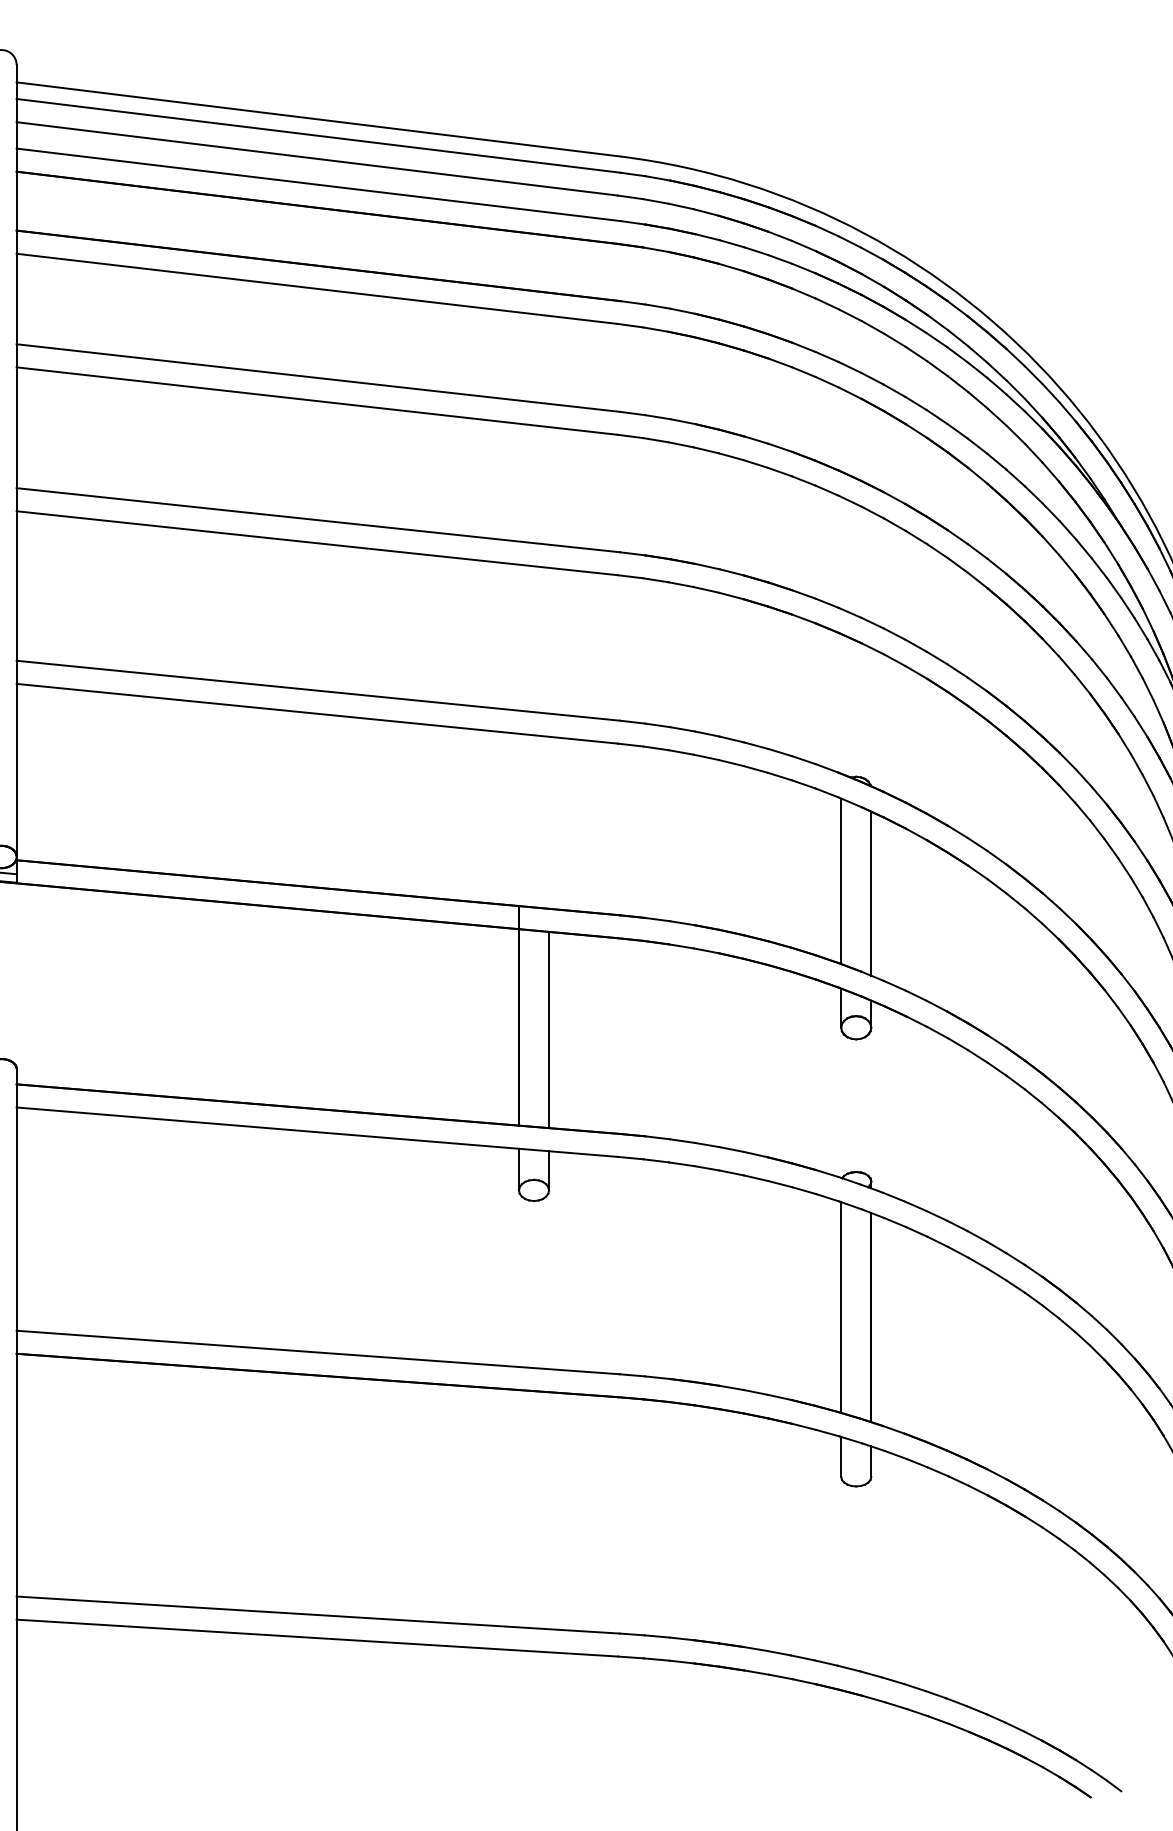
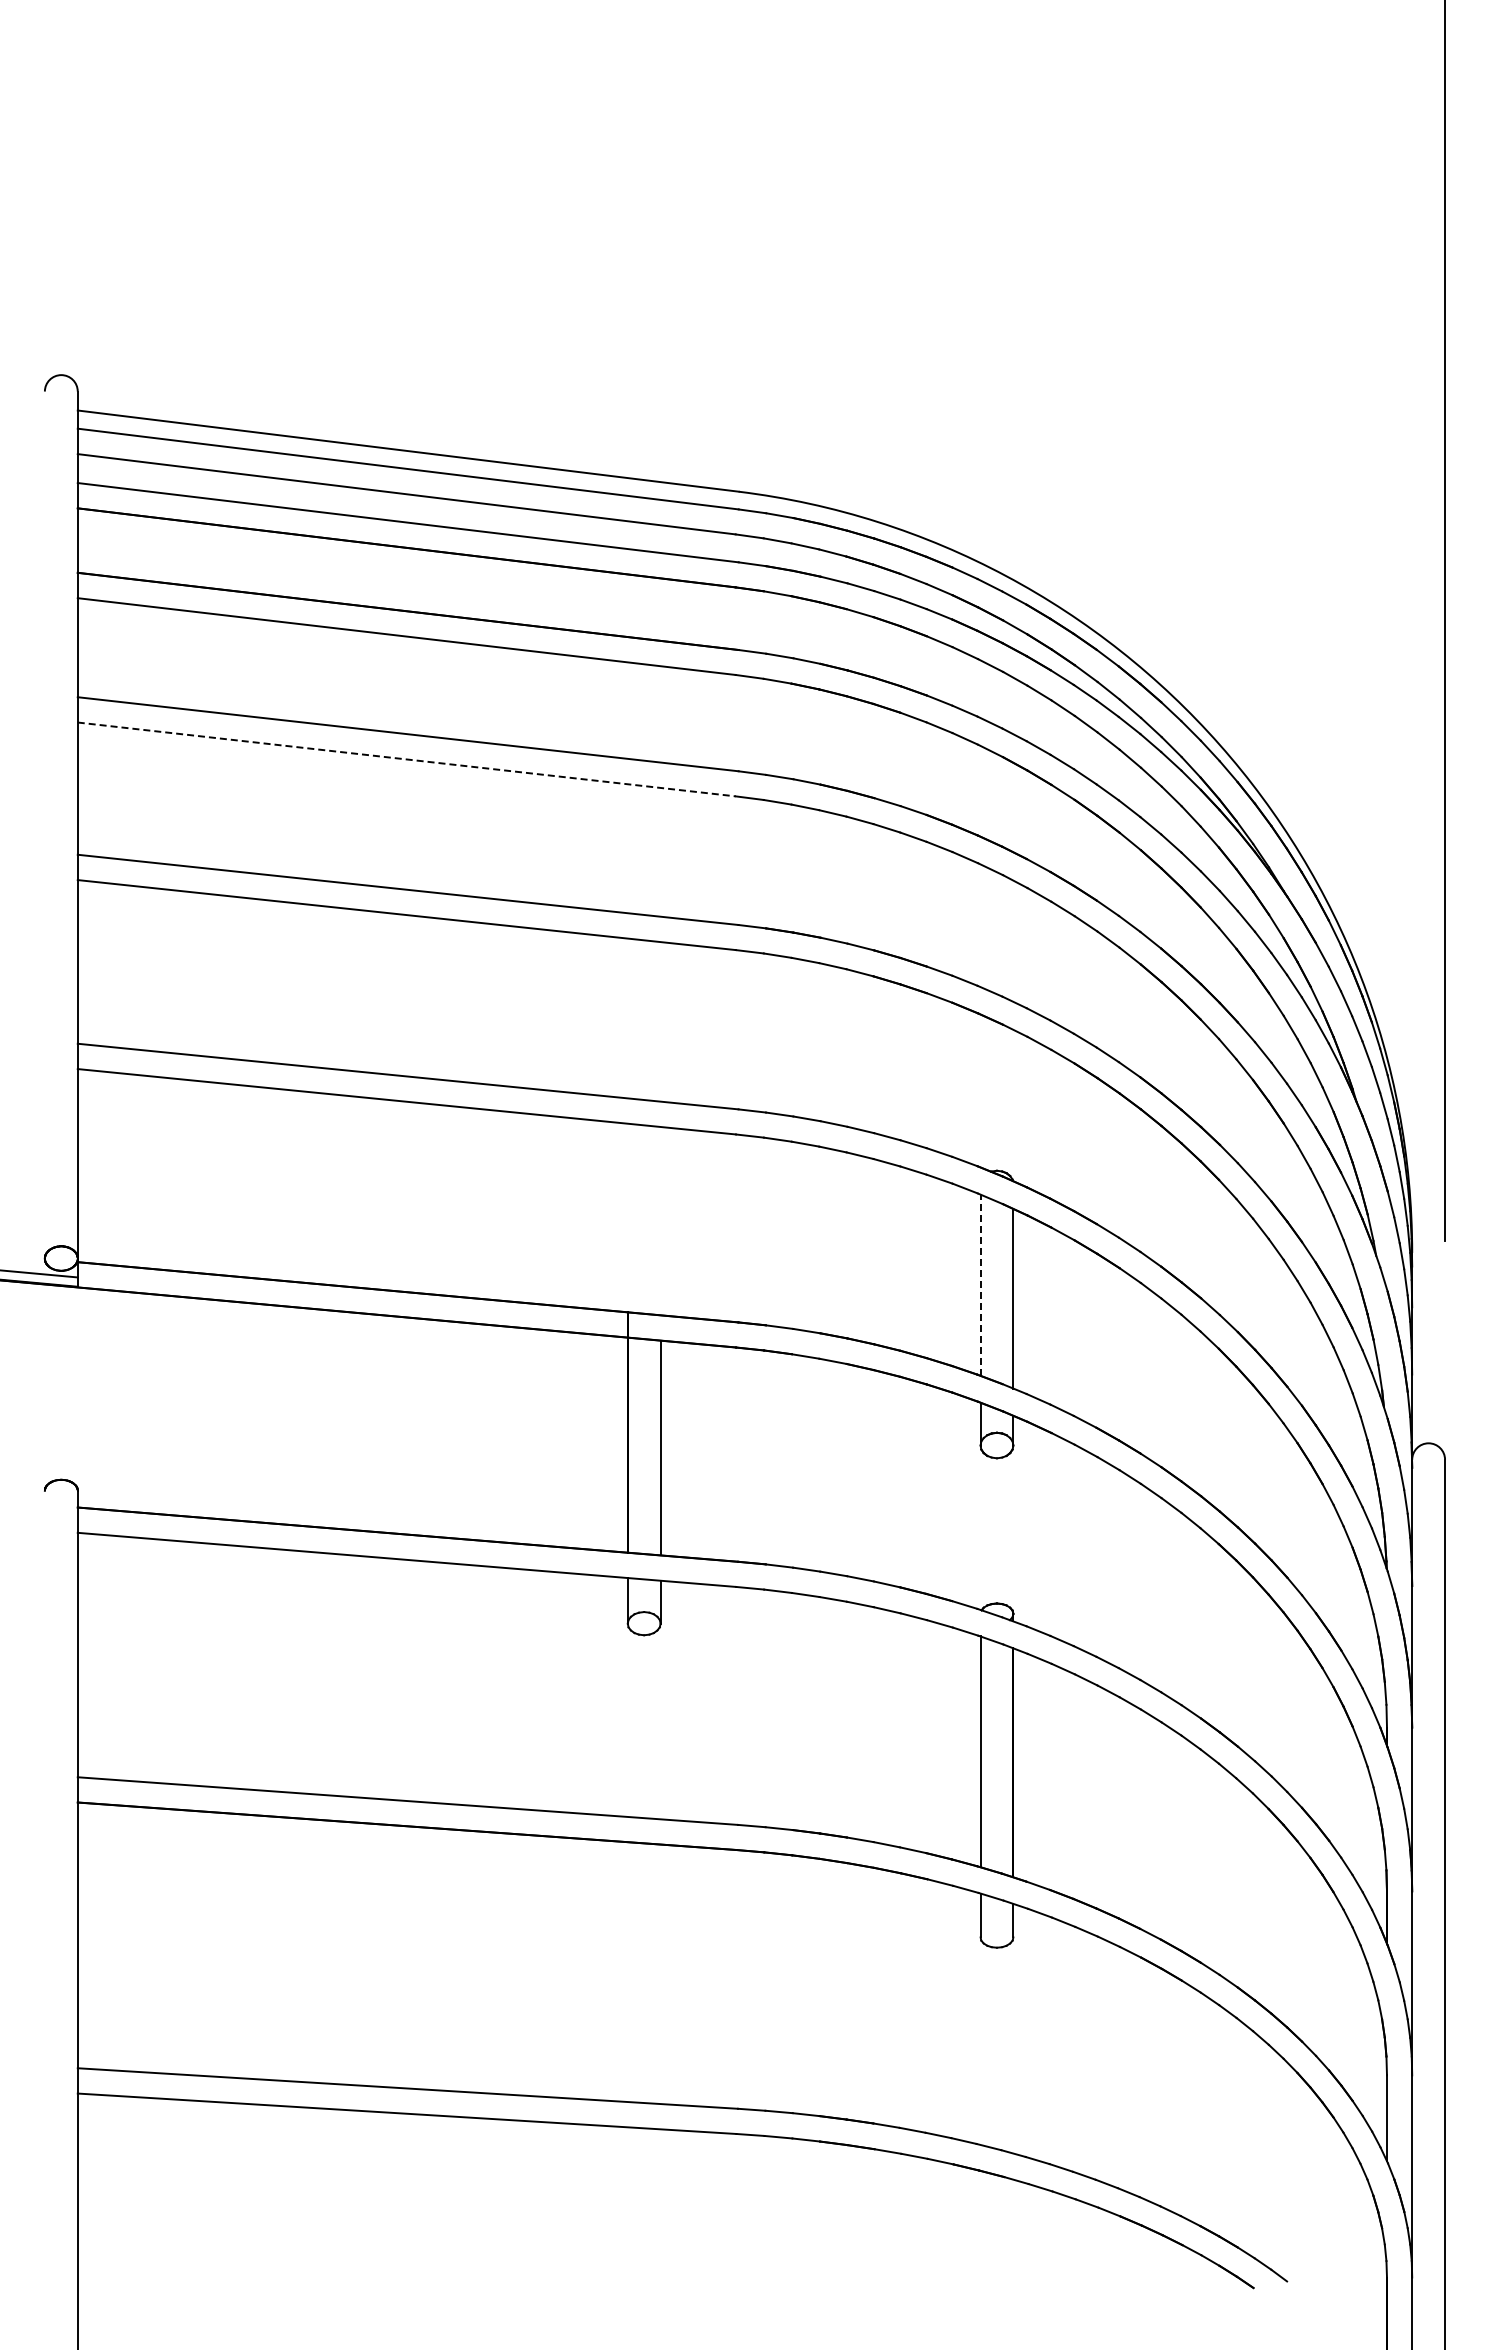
line: (317, 401) -> (407, 759), solid -> dashed
line: (841, 881) -> (980, 1285), solid -> dashed

